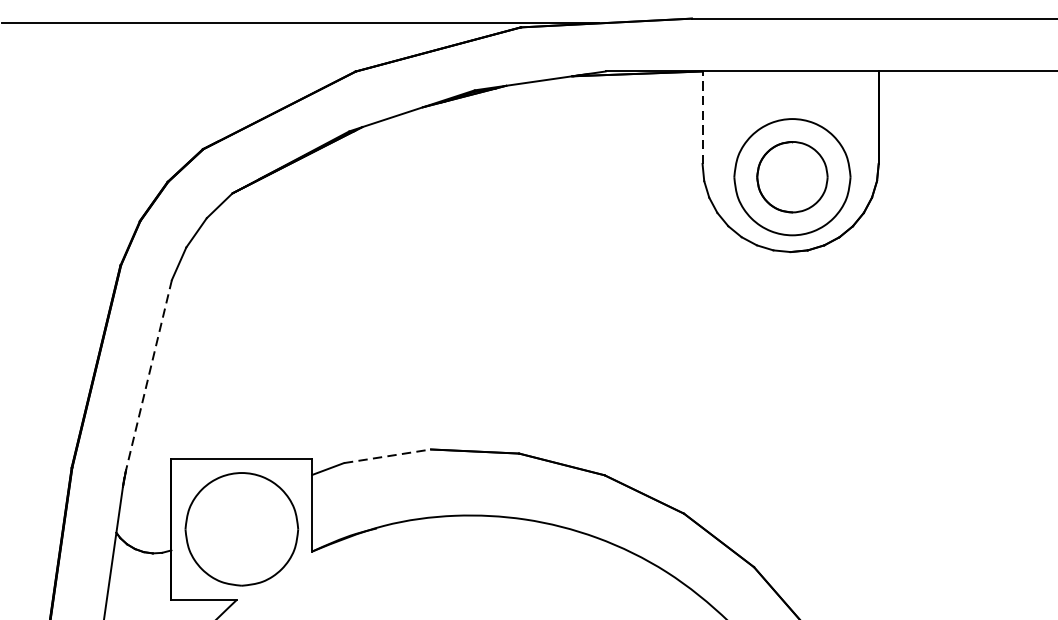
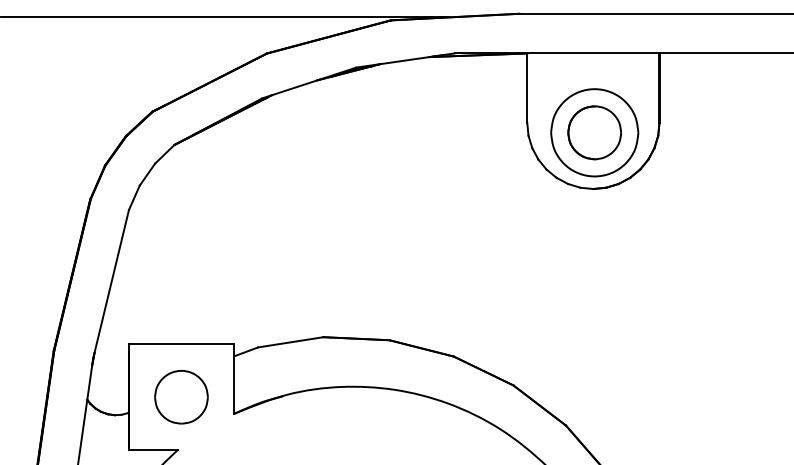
line: (702, 118) -> (527, 88), dashed -> solid
line: (147, 379) -> (110, 284), dashed -> solid
line: (388, 456) -> (291, 342), dashed -> solid
part: (241, 529) -> (181, 397), size x0.62

